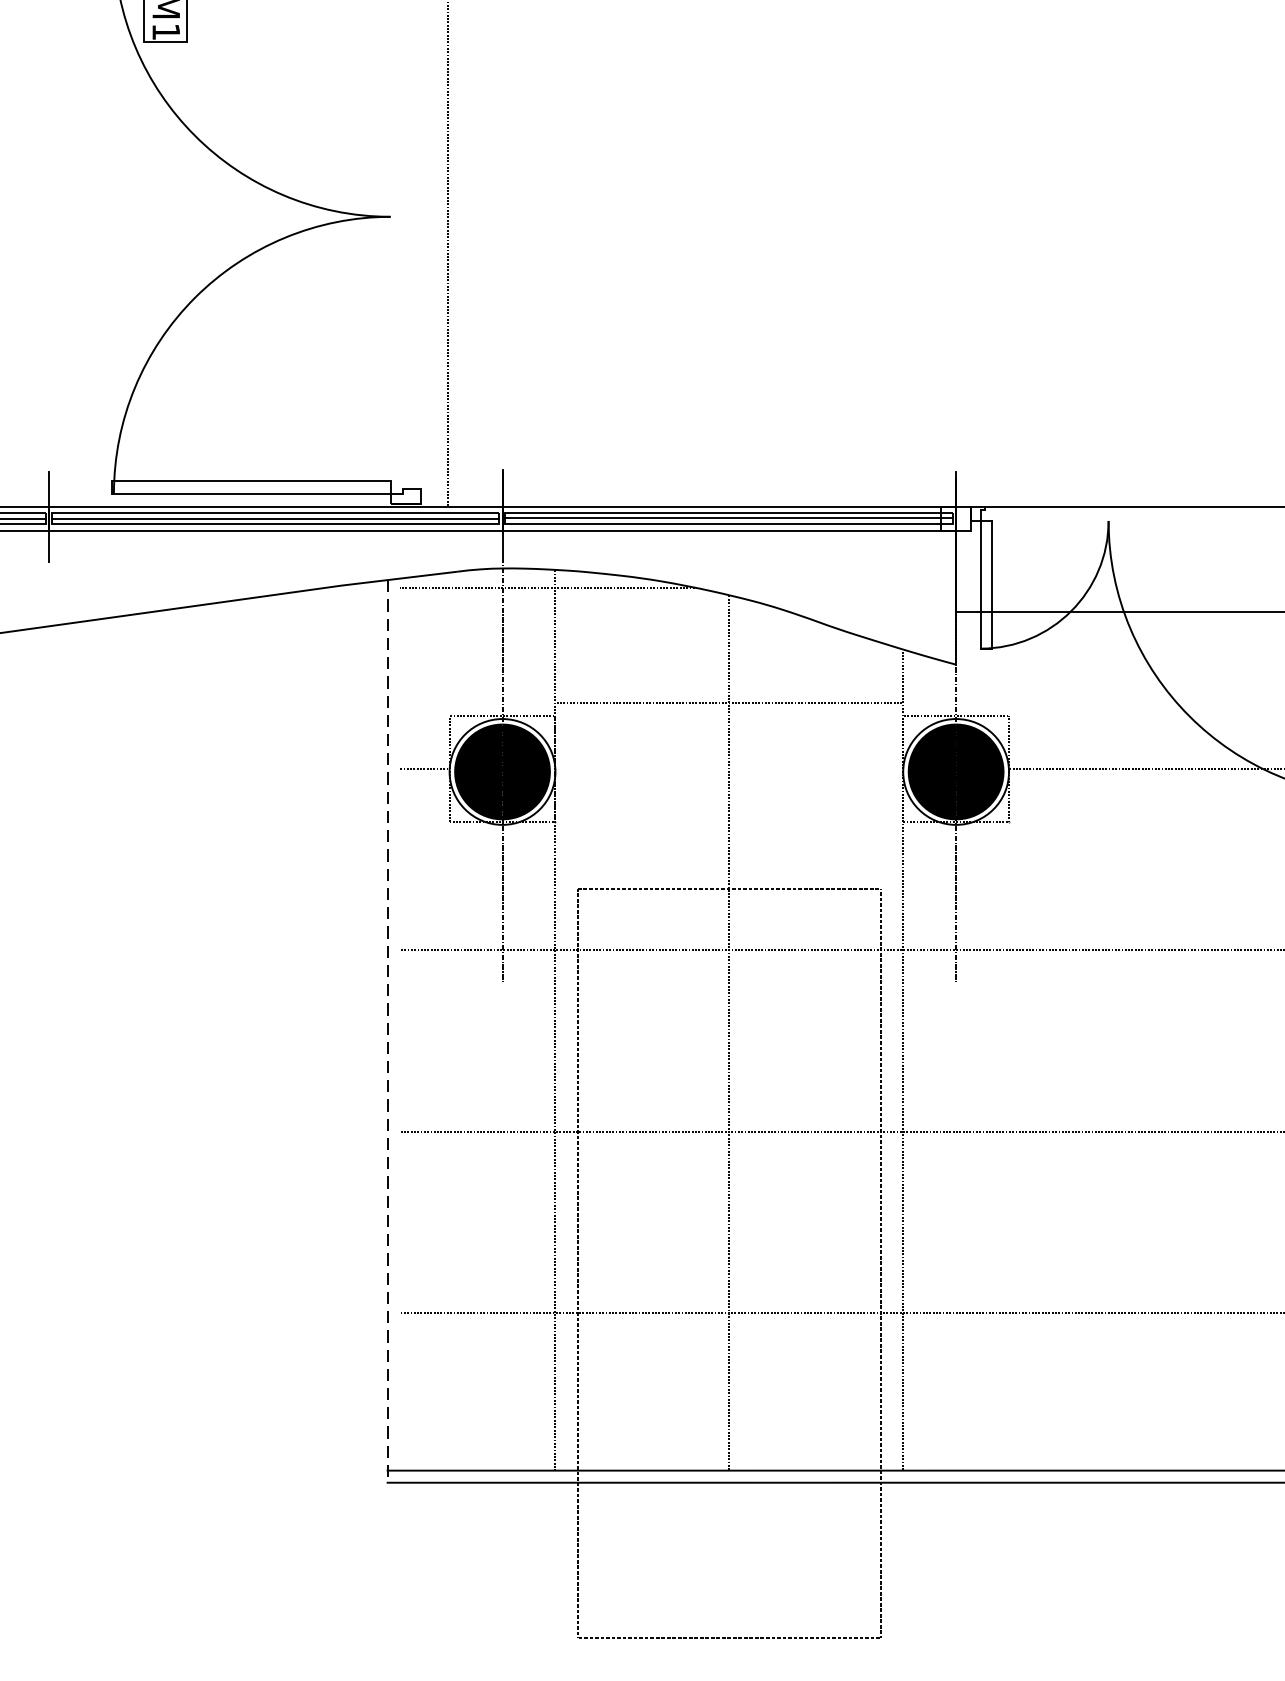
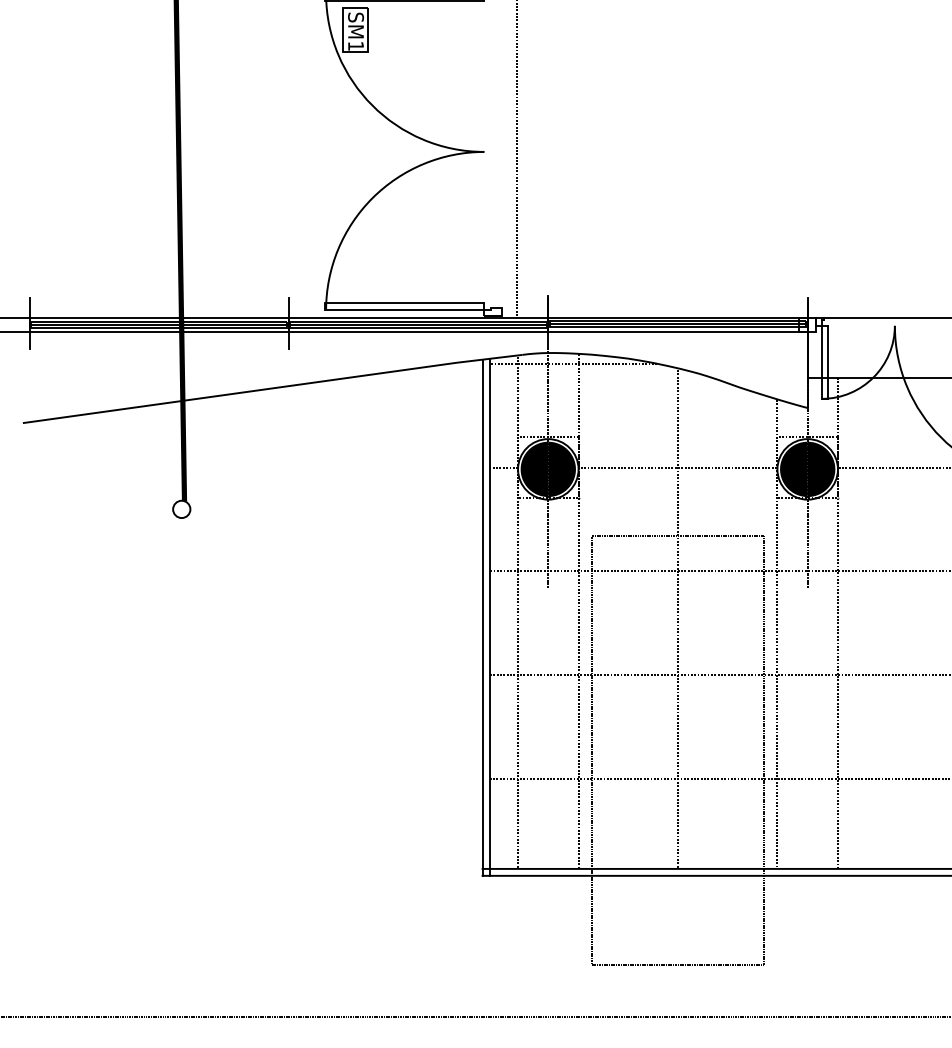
line: (728, 702) -> (677, 467), moved
line: (450, 1020) -> (518, 611), added
line: (399, 1029) -> (489, 616), added
line: (387, 1032) -> (482, 618), dashed -> solid
line: (1008, 1039) -> (837, 622), added

